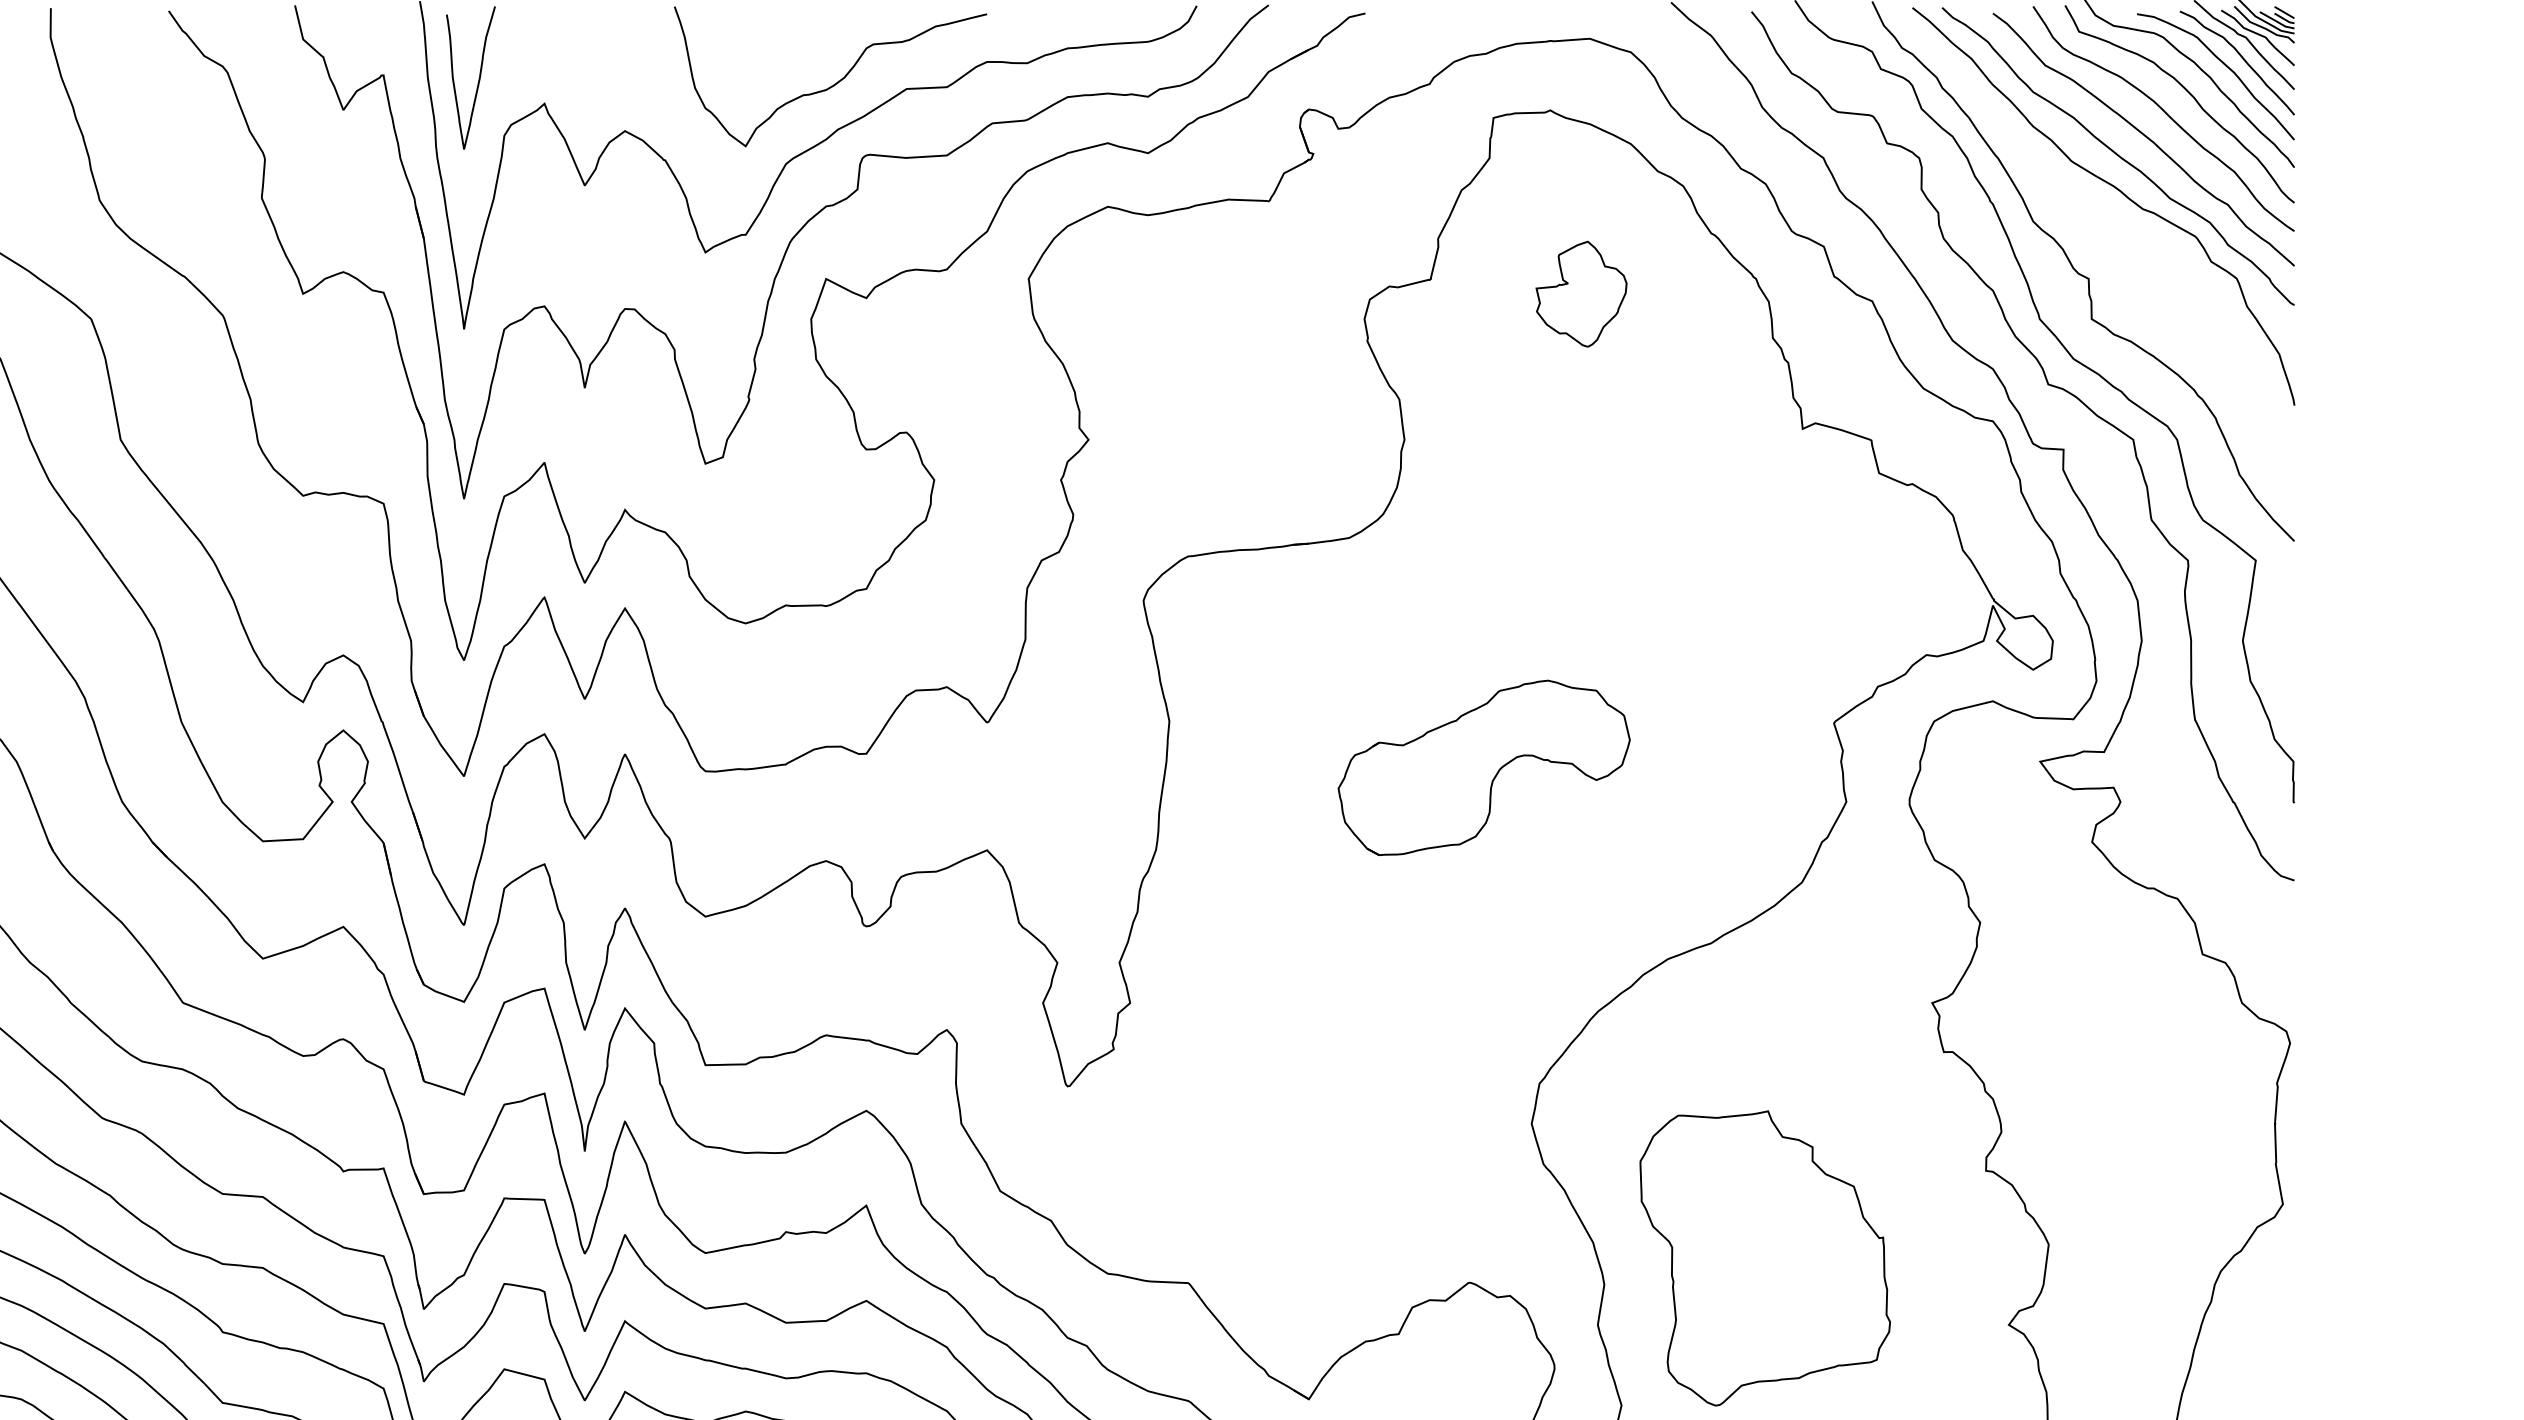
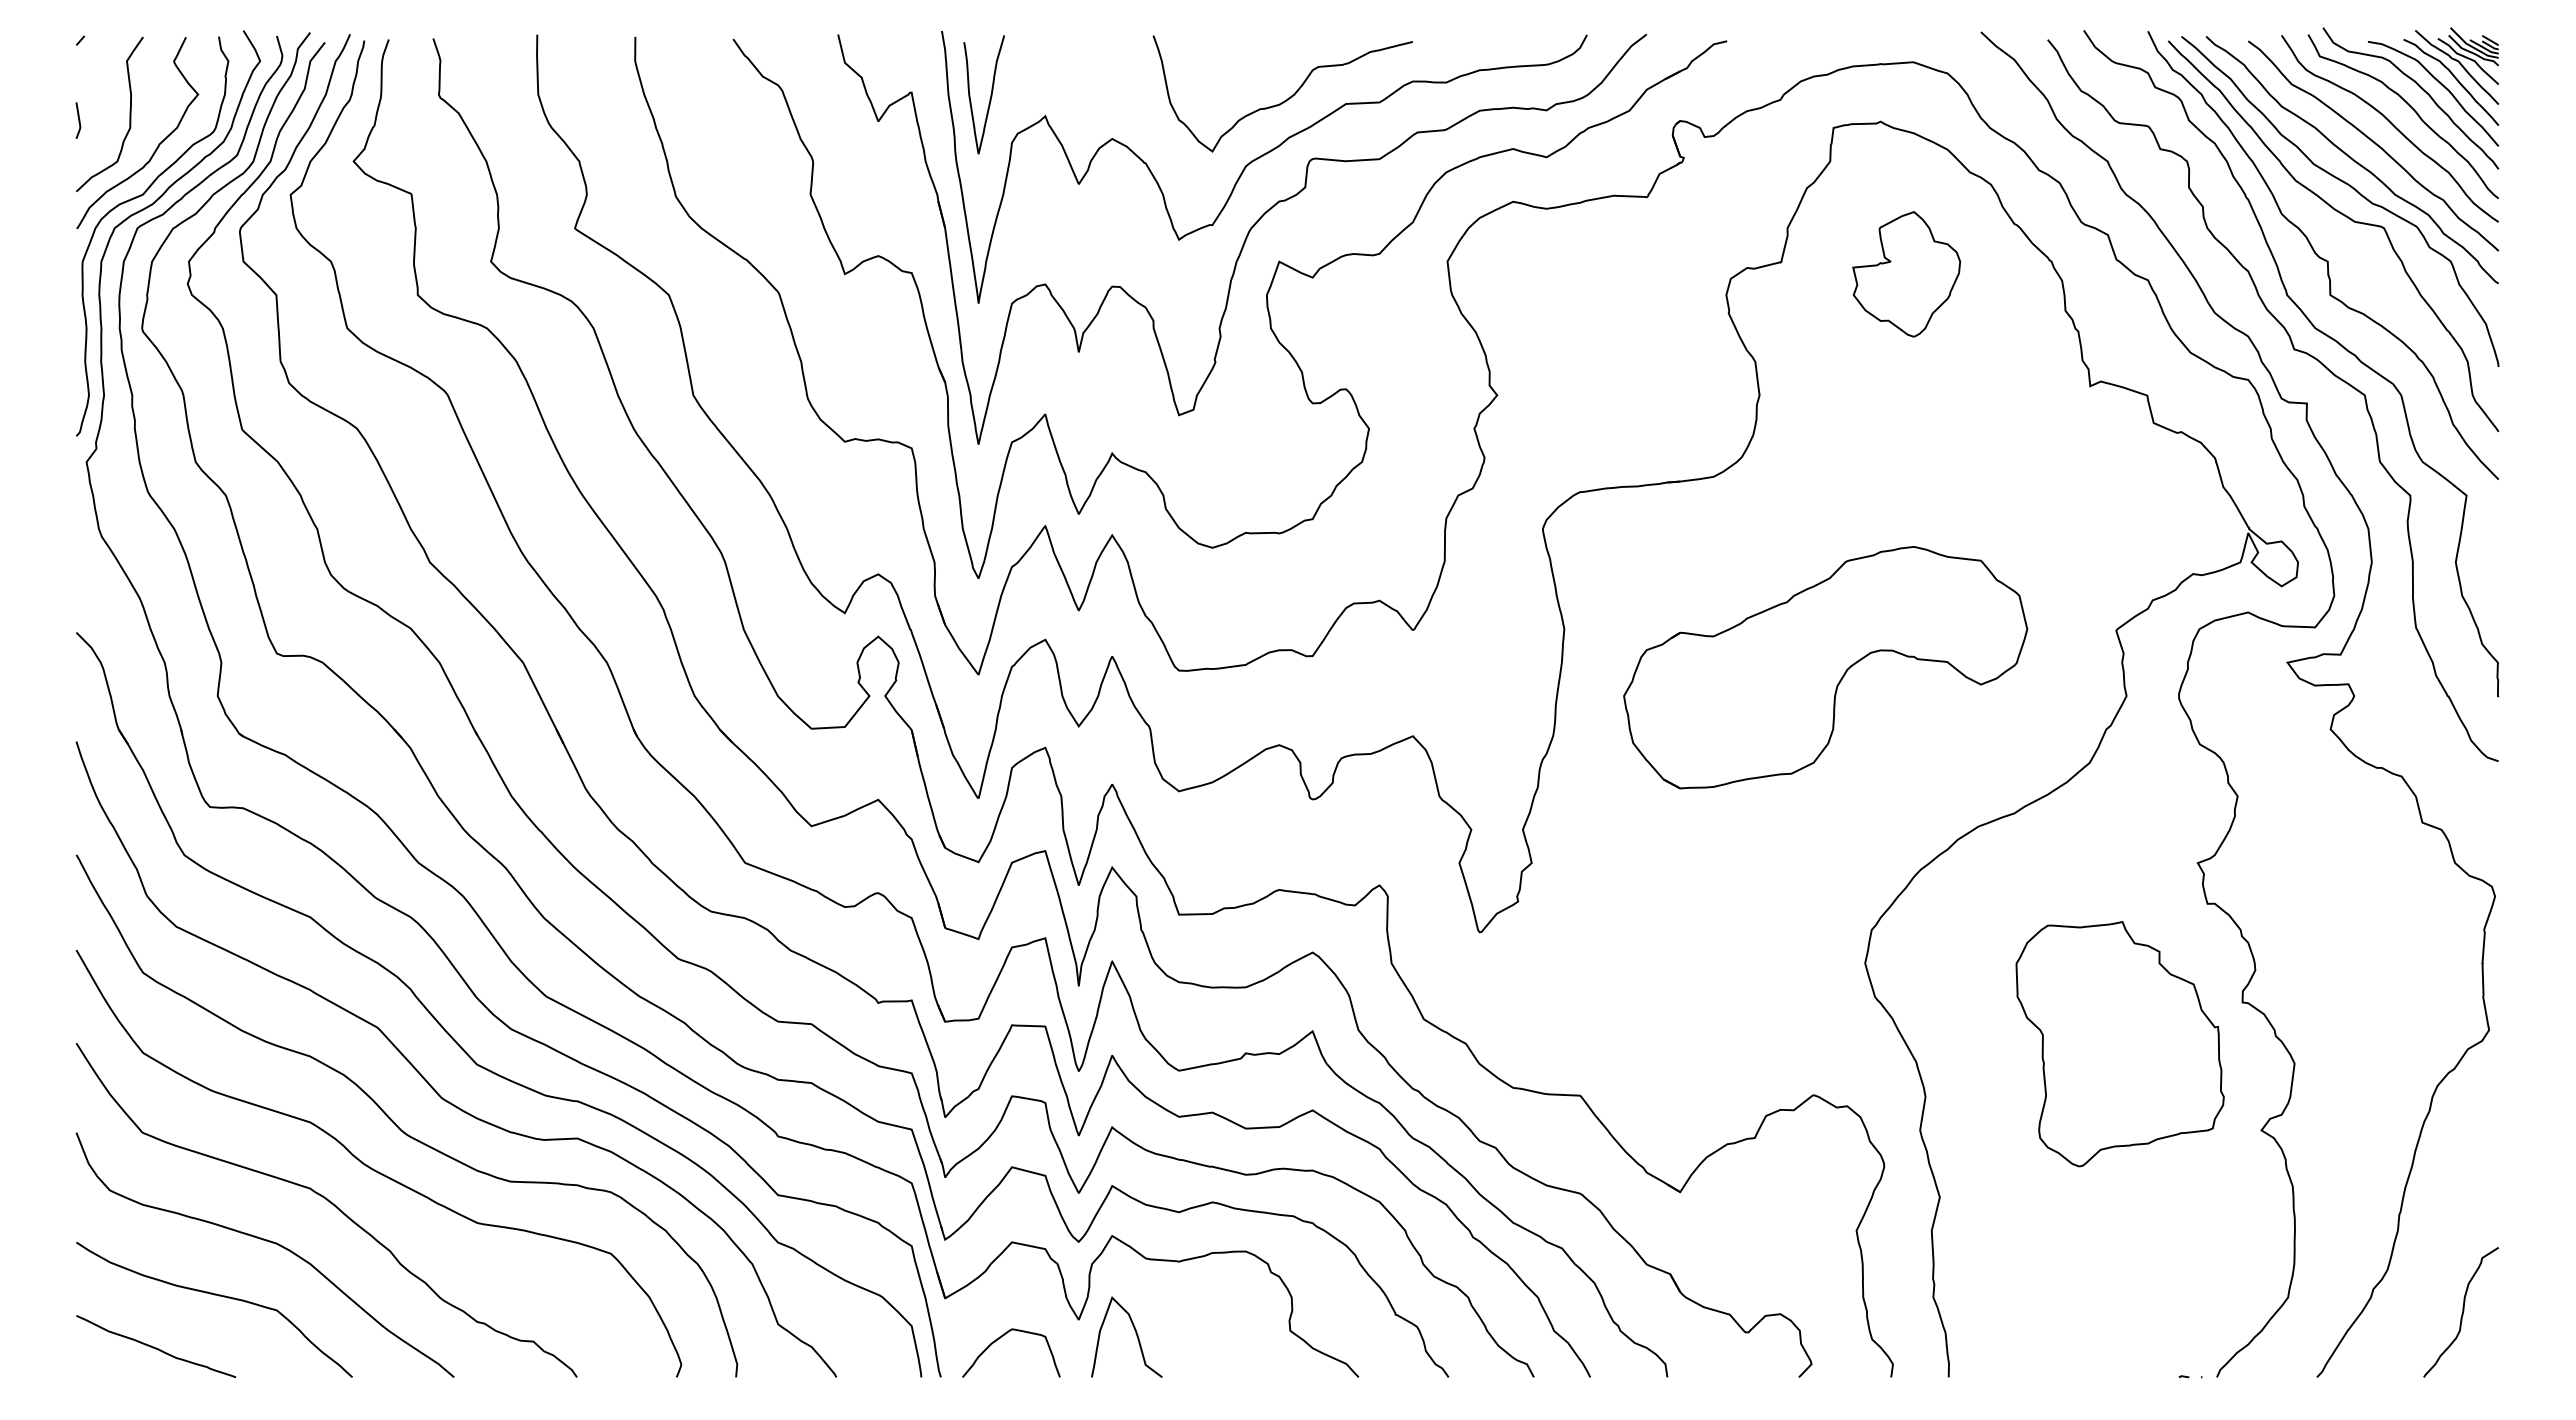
curve: (2106, 223) -> (2342, 215), added
part: (1581, 294) -> (1906, 274), size x1.43
part: (1483, 767) -> (1825, 667), size x1.67
part: (1764, 1258) -> (2119, 1044), moved

